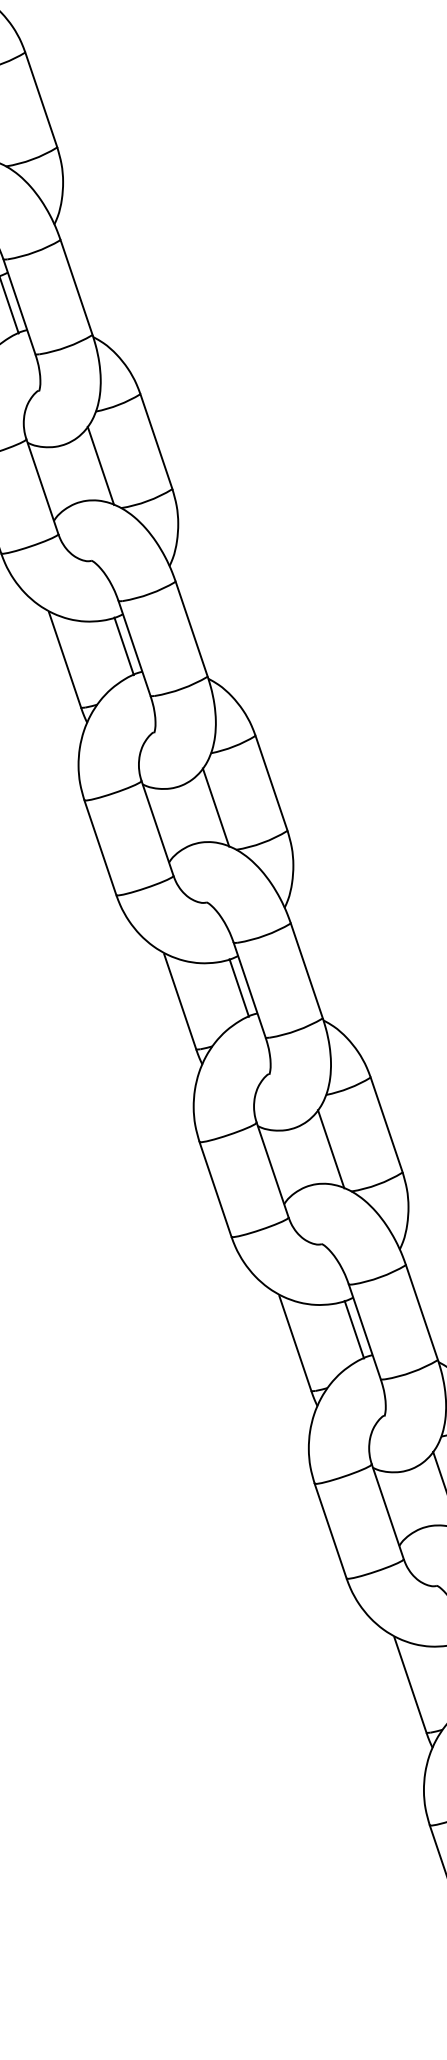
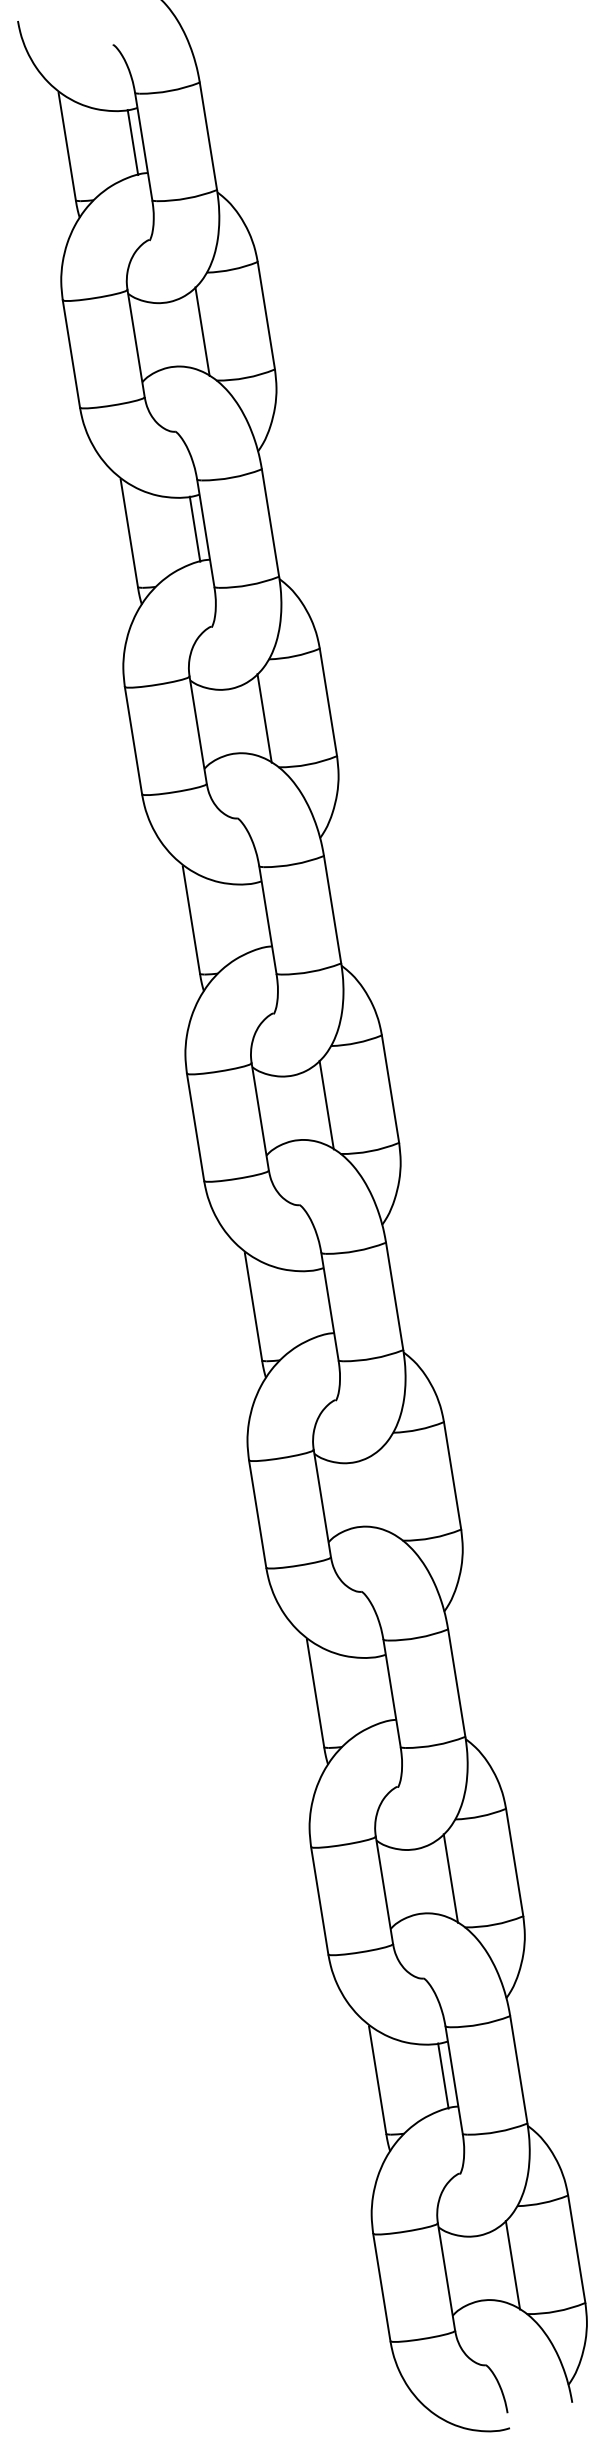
line: (123, 646) -> (256, 915), removed
line: (238, 988) -> (318, 1302), removed
line: (330, 1148) -> (388, 1491), removed
line: (354, 1328) -> (381, 1688), removed

